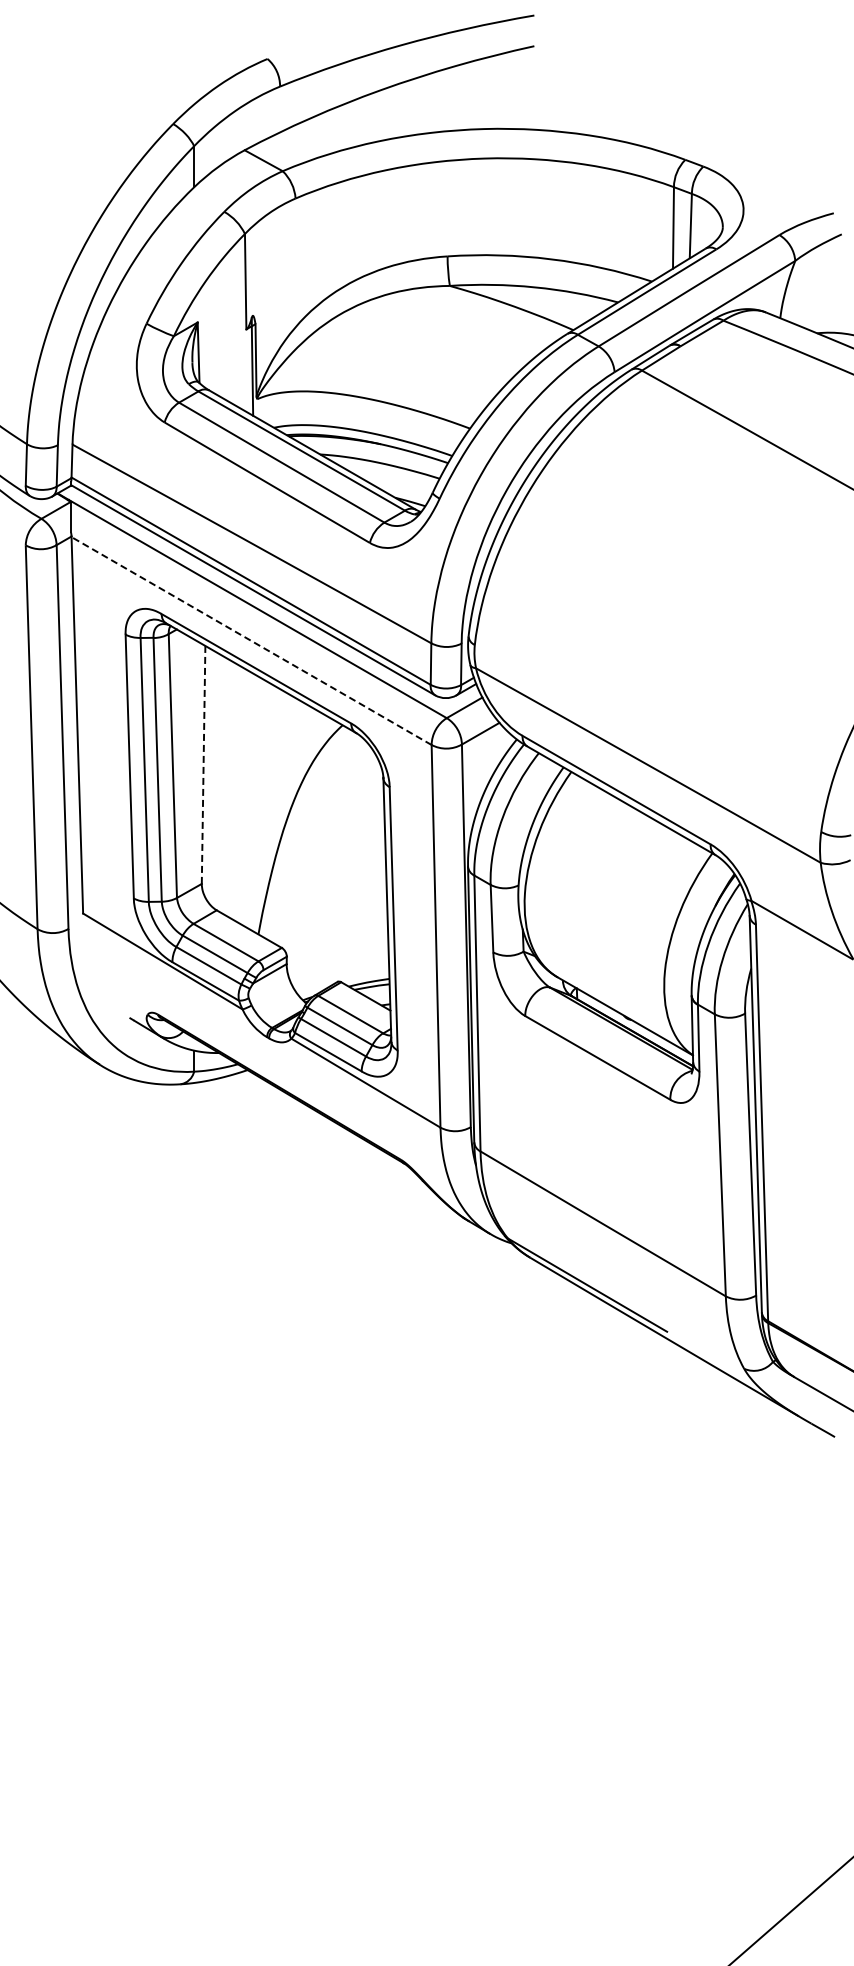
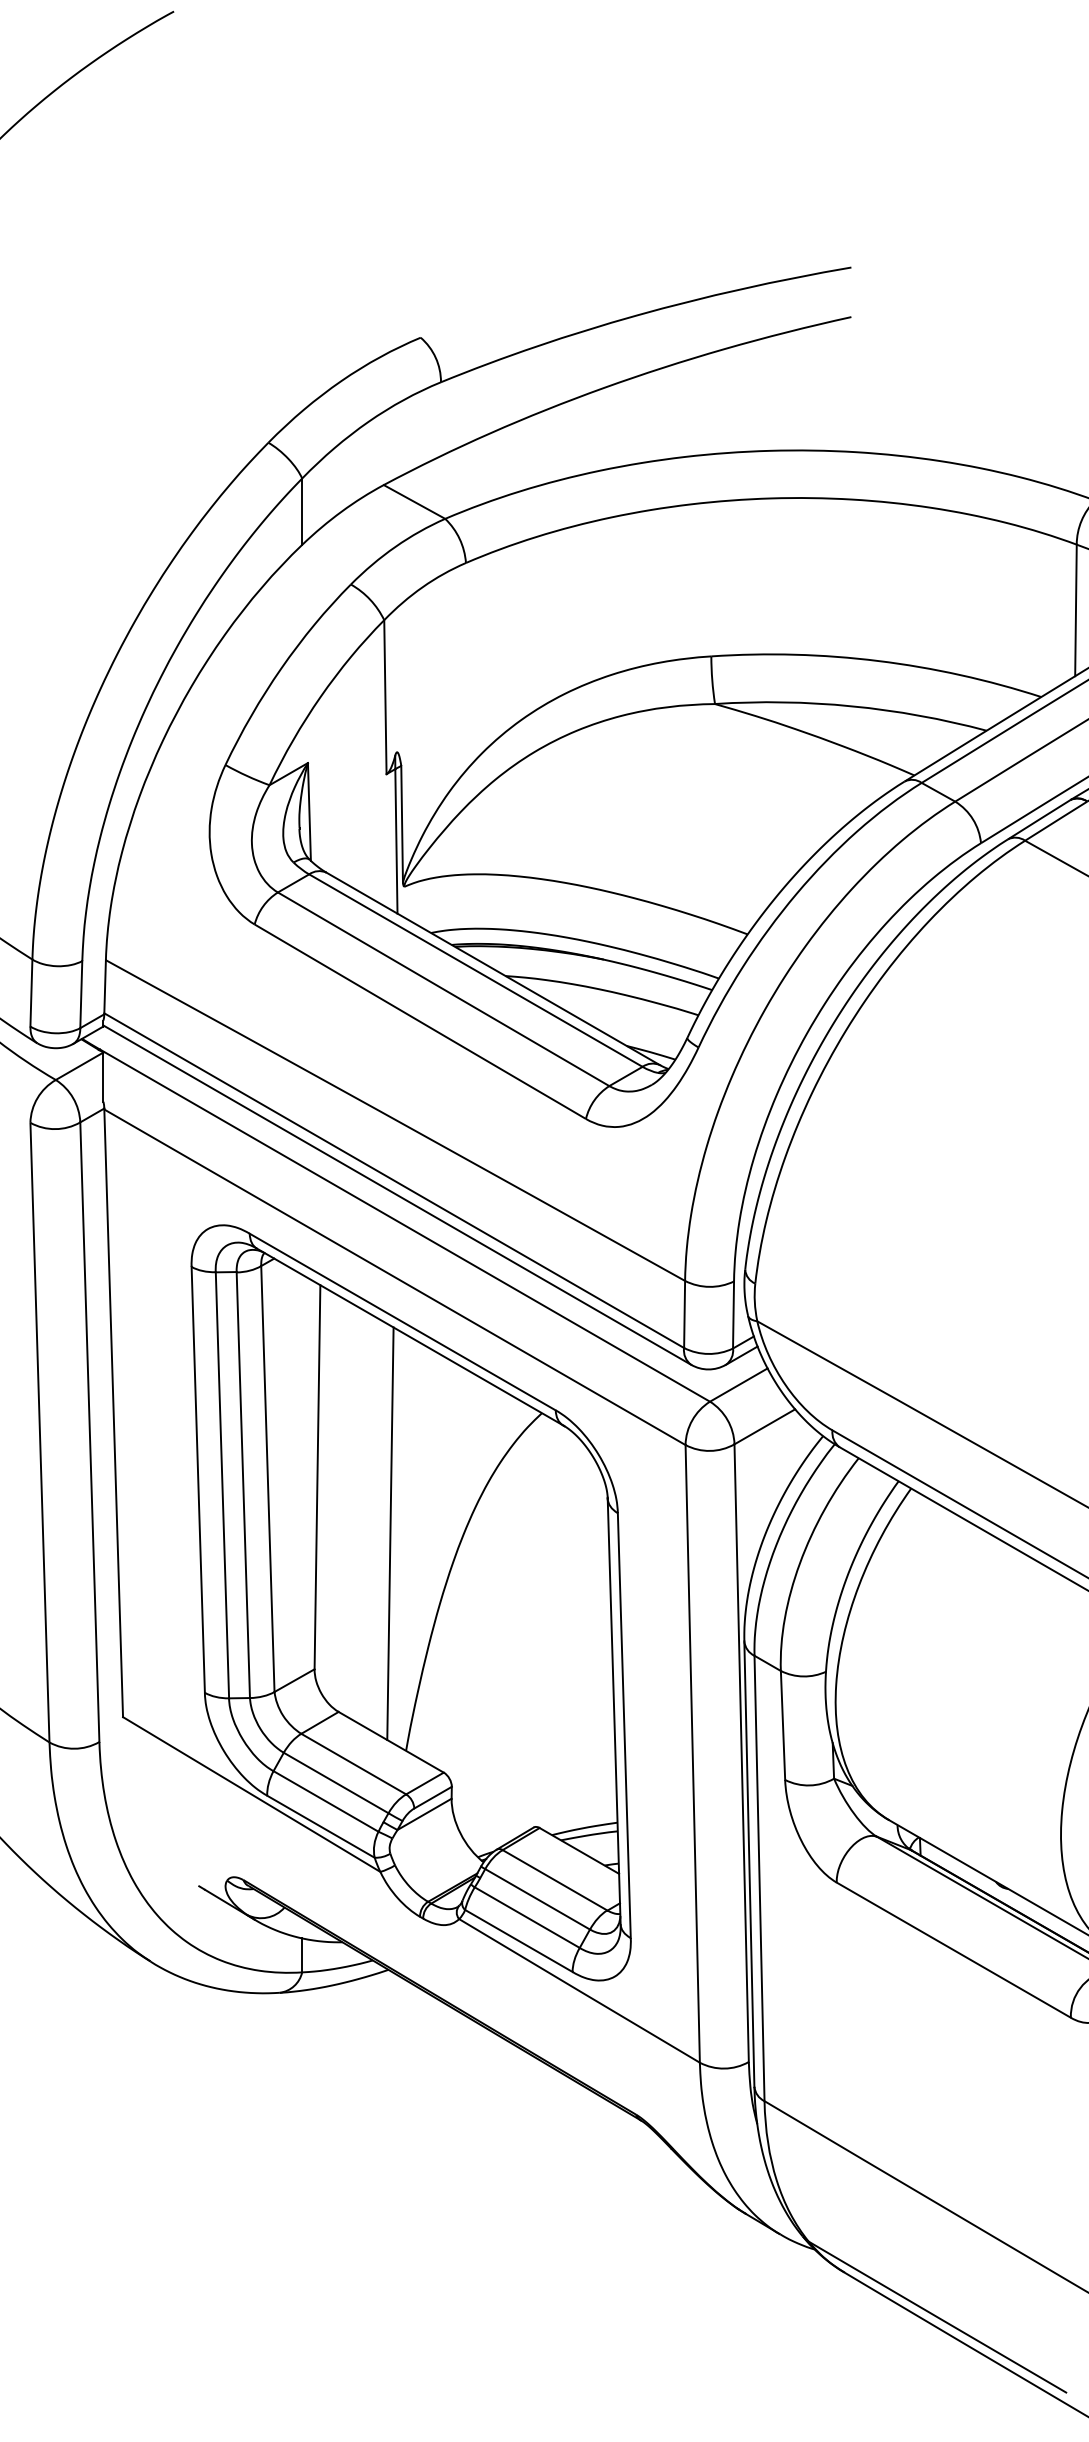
line: (251, 641) -> (394, 1277), dashed -> solid
line: (203, 764) -> (317, 1476), dashed -> solid
line: (248, 799) -> (389, 1533), added

